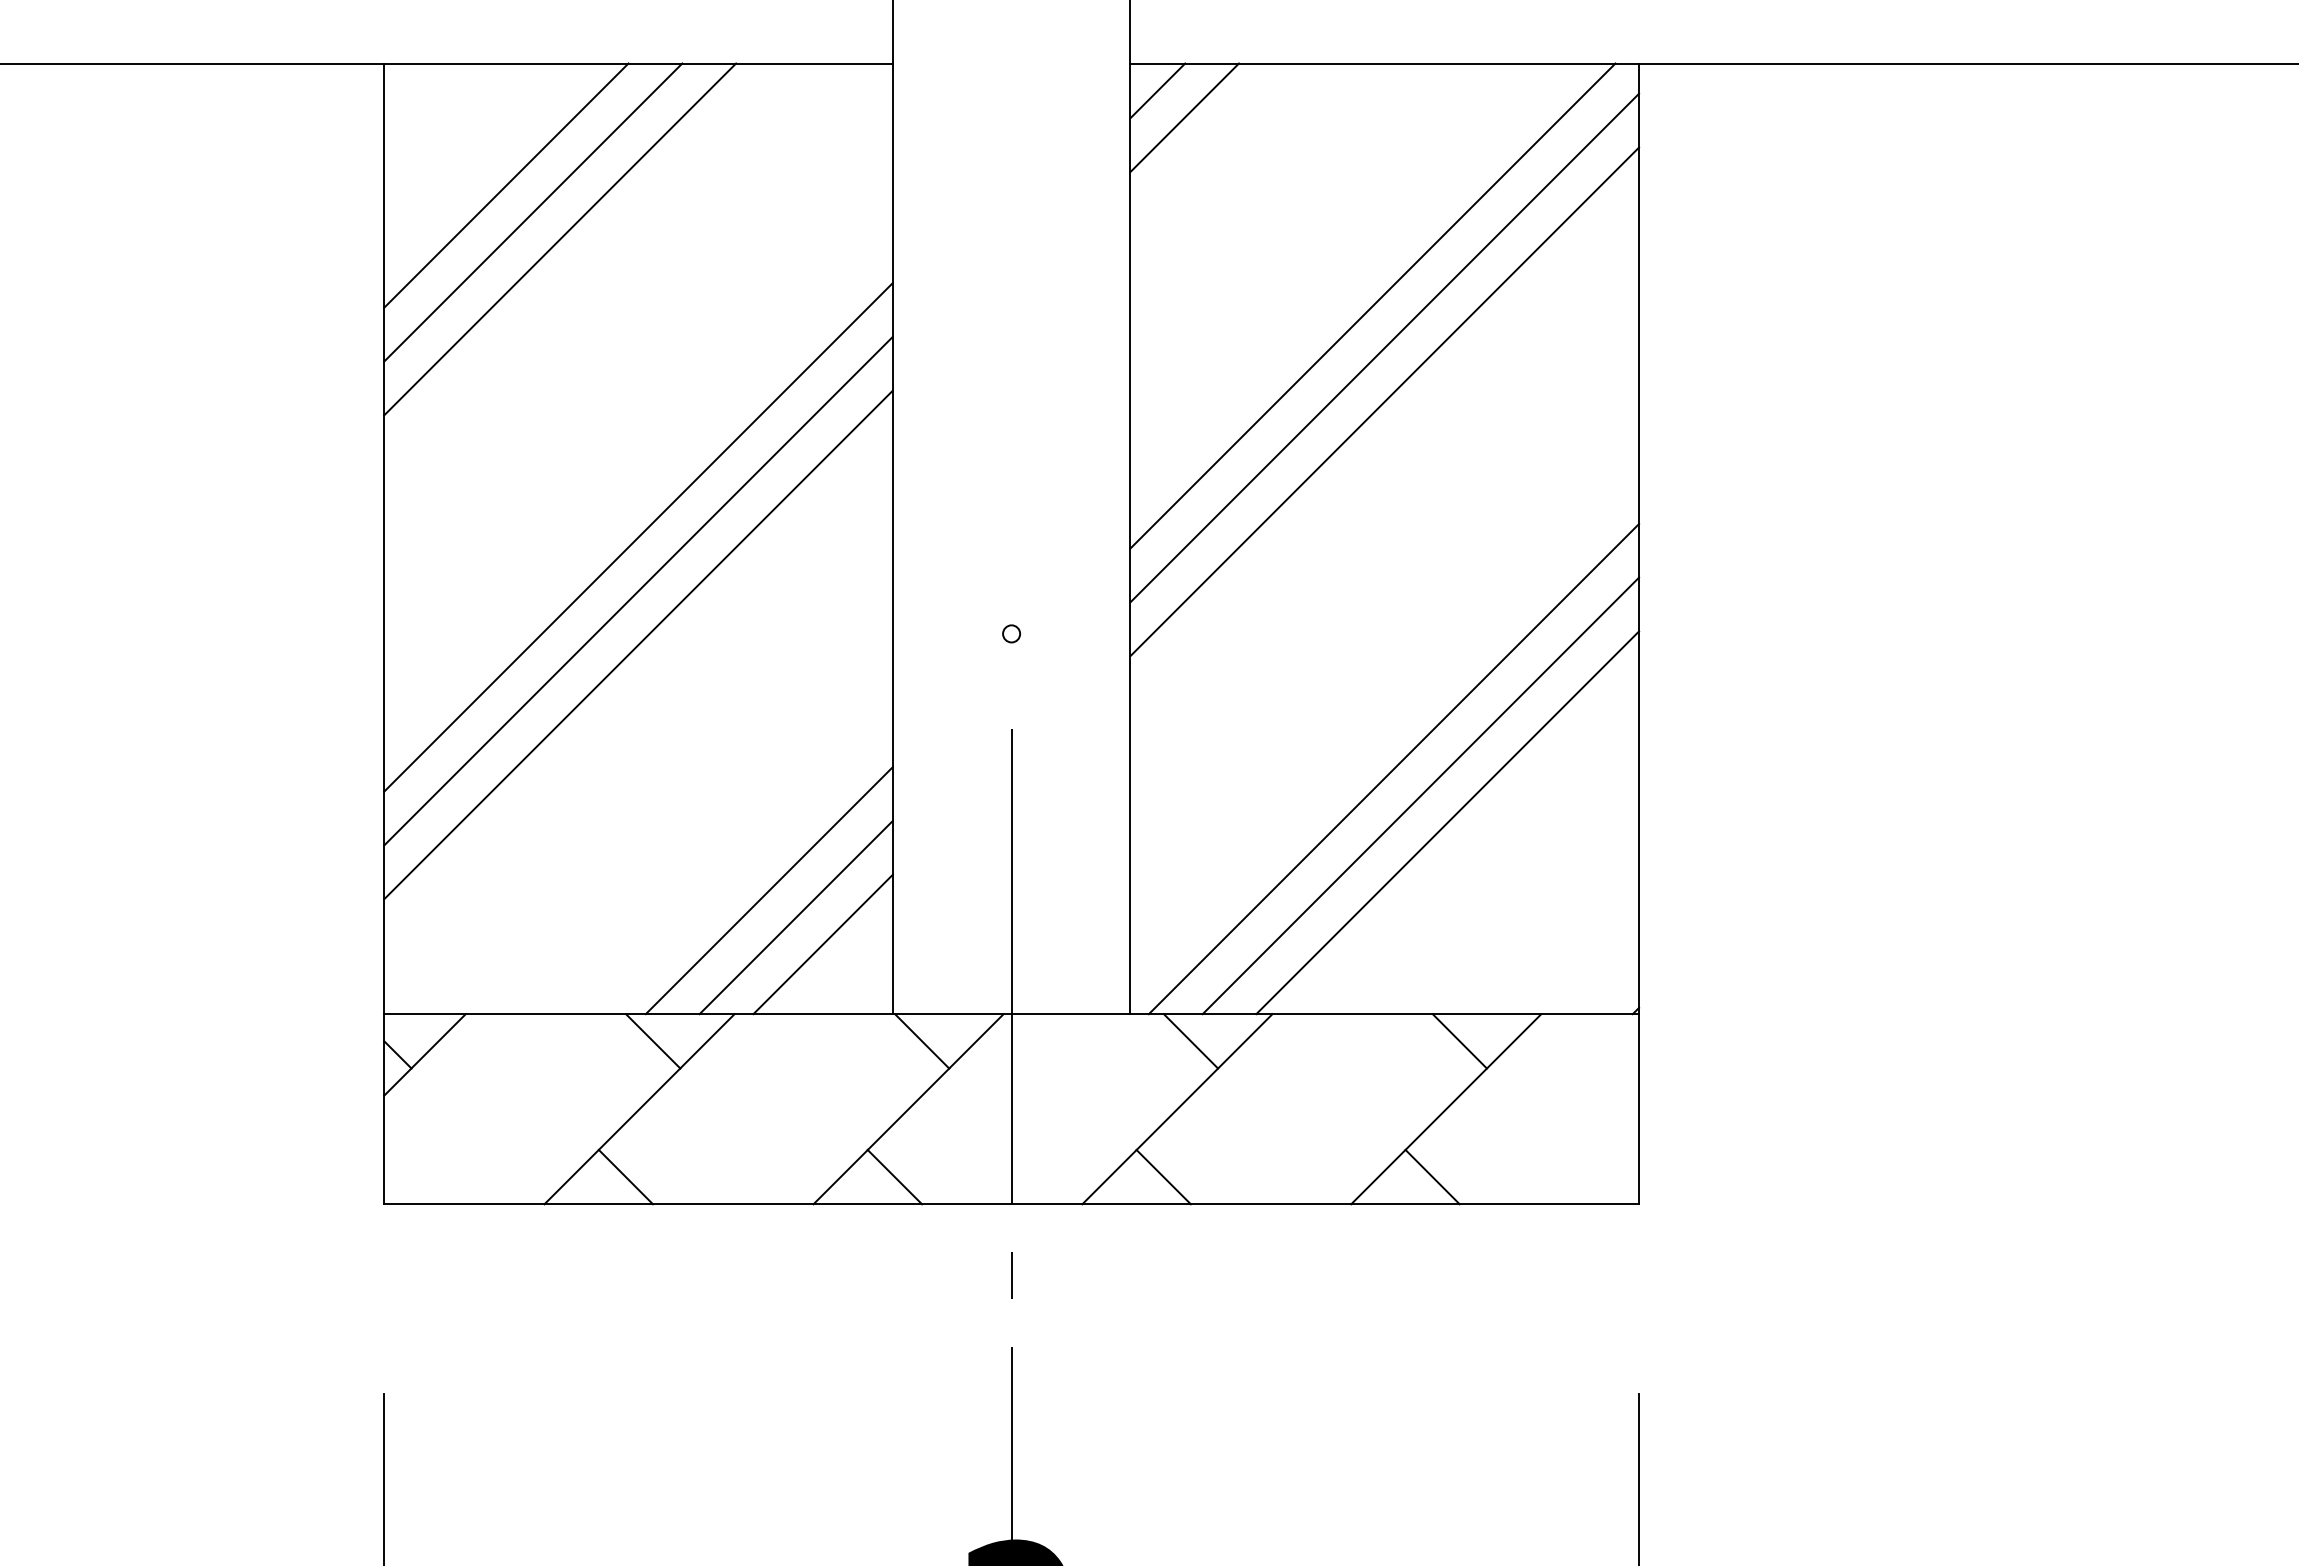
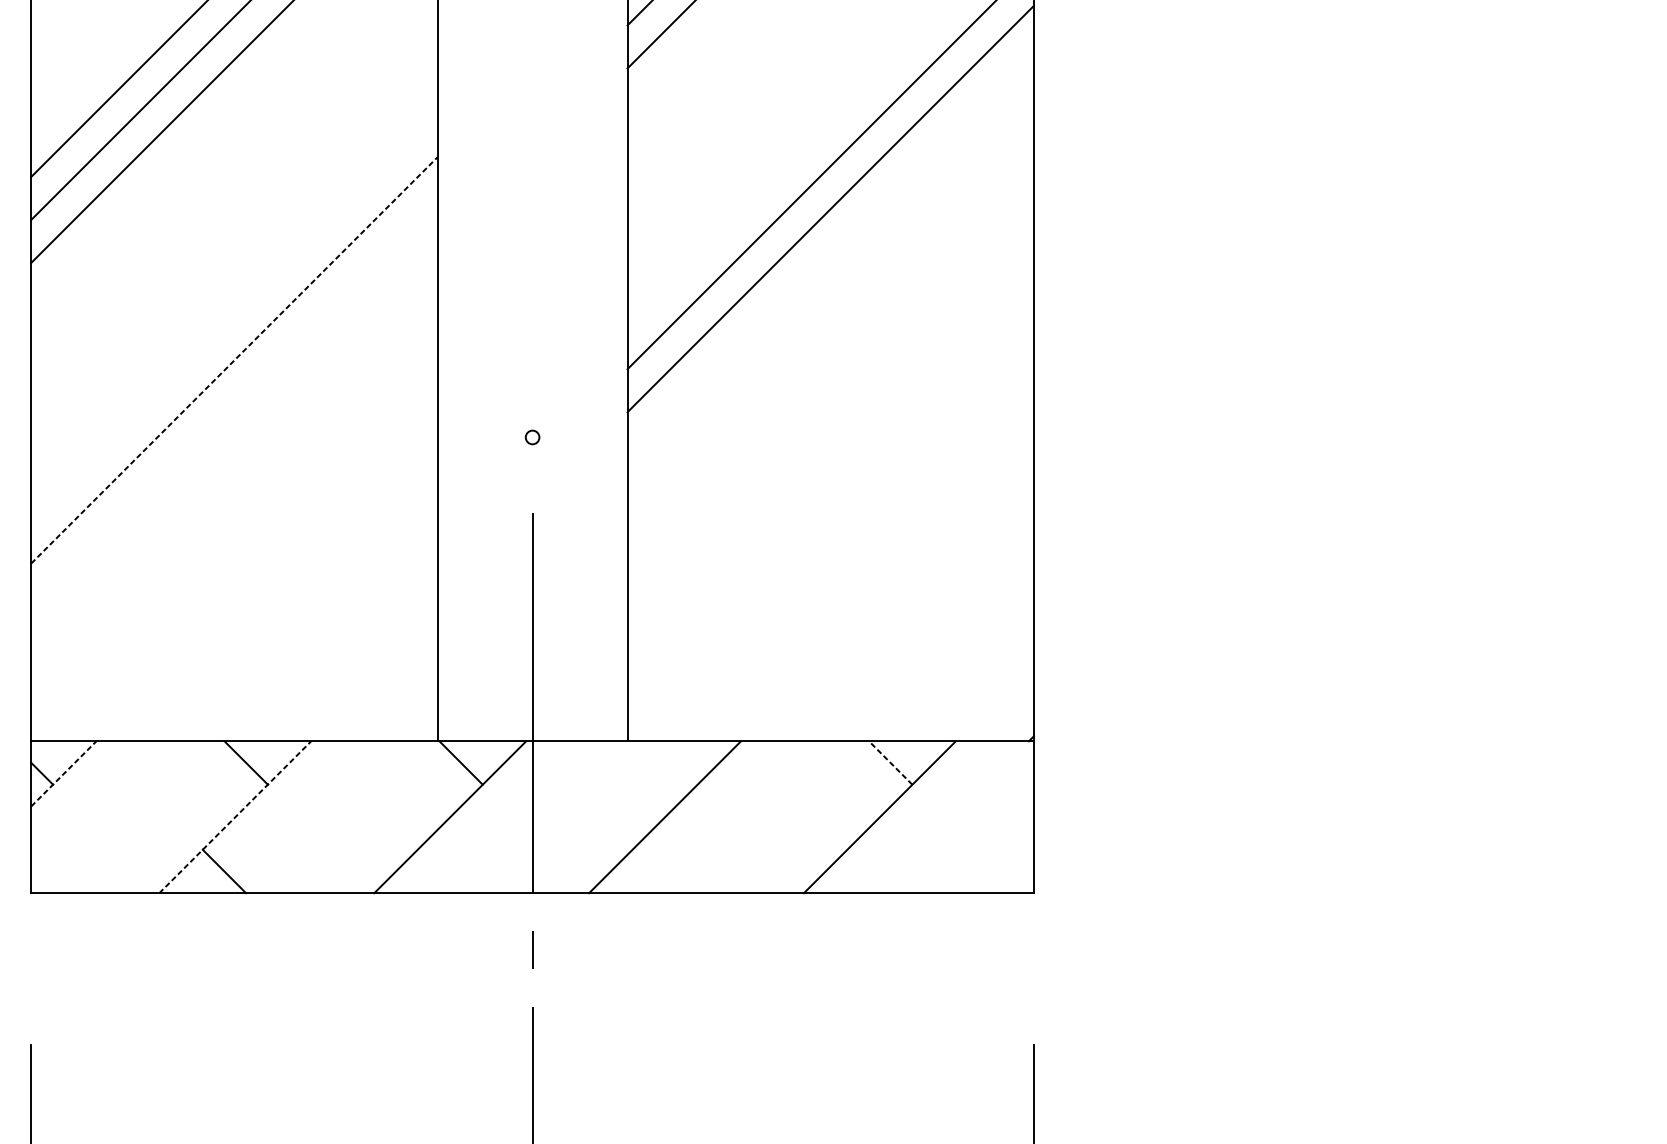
line: (1384, 401) -> (830, 251), removed
line: (638, 537) -> (234, 360), solid -> dashed
line: (638, 590) -> (234, 402), removed
line: (638, 644) -> (234, 445), removed
line: (1393, 769) -> (837, 545), removed
line: (1420, 795) -> (859, 566), removed
line: (1447, 822) -> (880, 588), removed
line: (768, 890) -> (338, 642), removed
line: (795, 917) -> (359, 664), removed
line: (822, 944) -> (381, 685), removed
line: (1190, 1041) -> (675, 763), removed
line: (1459, 1041) -> (890, 763), solid -> dashed
line: (424, 1054) -> (63, 773), solid -> dashed
line: (639, 1108) -> (235, 816), solid -> dashed
line: (894, 1176) -> (439, 871), removed
line: (1163, 1176) -> (653, 871), removed
line: (1432, 1176) -> (868, 871), removed

